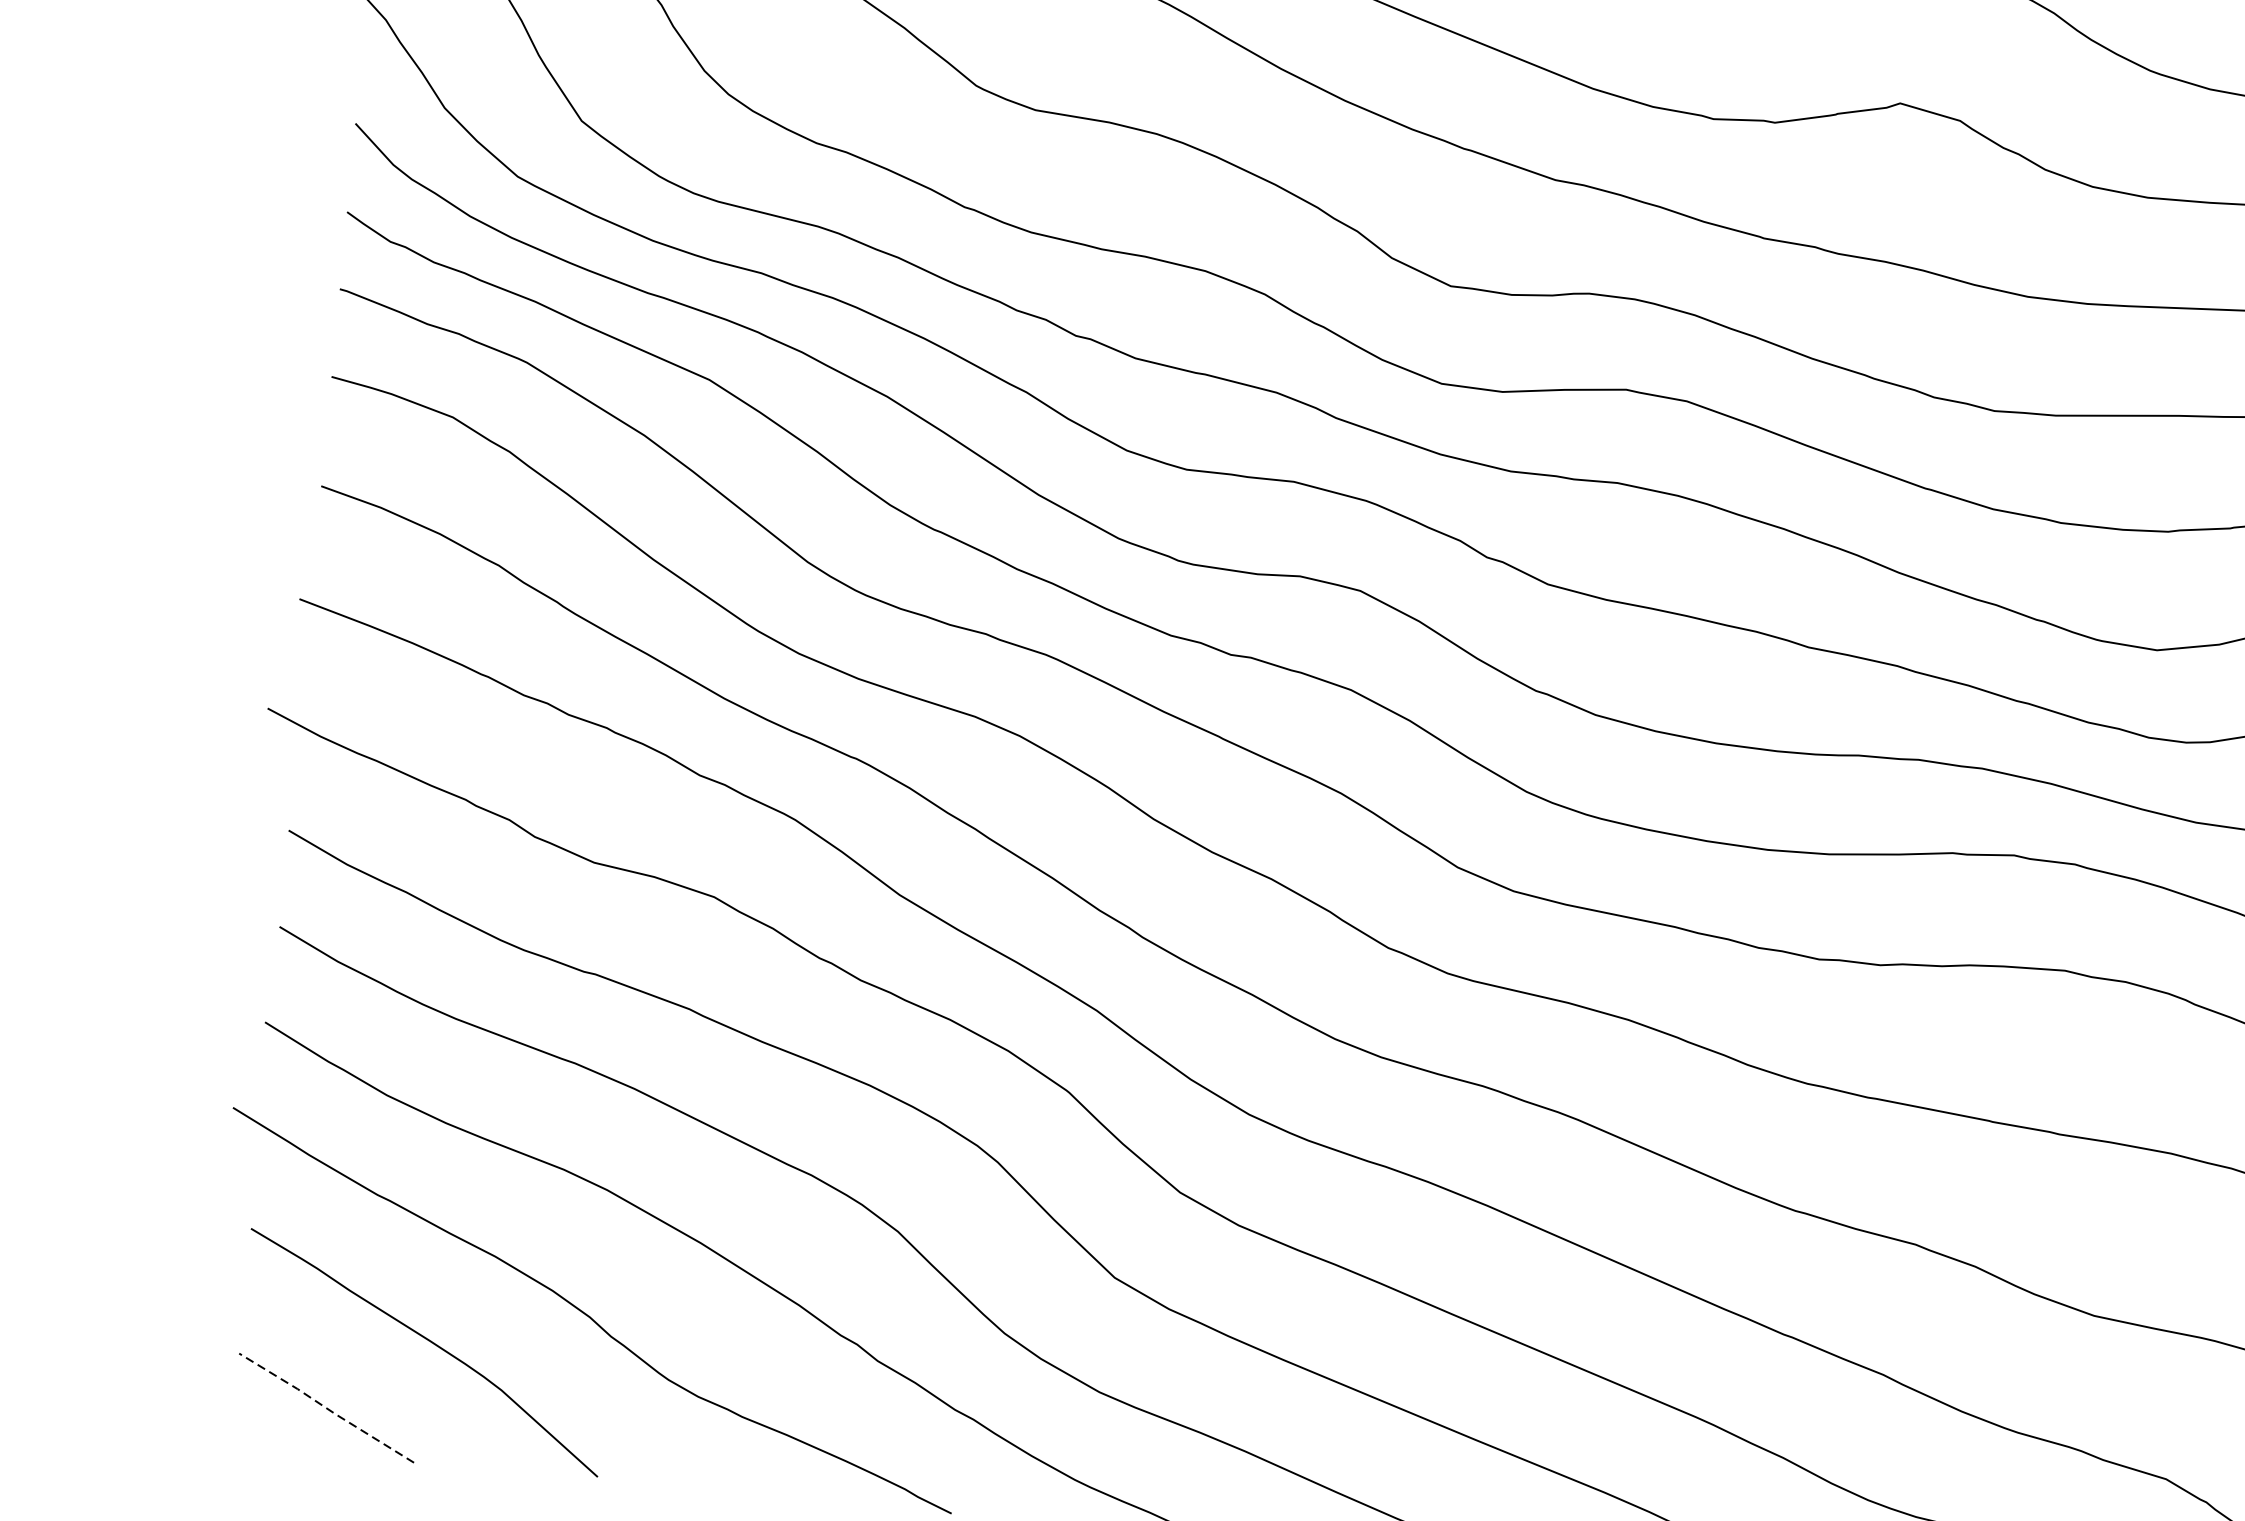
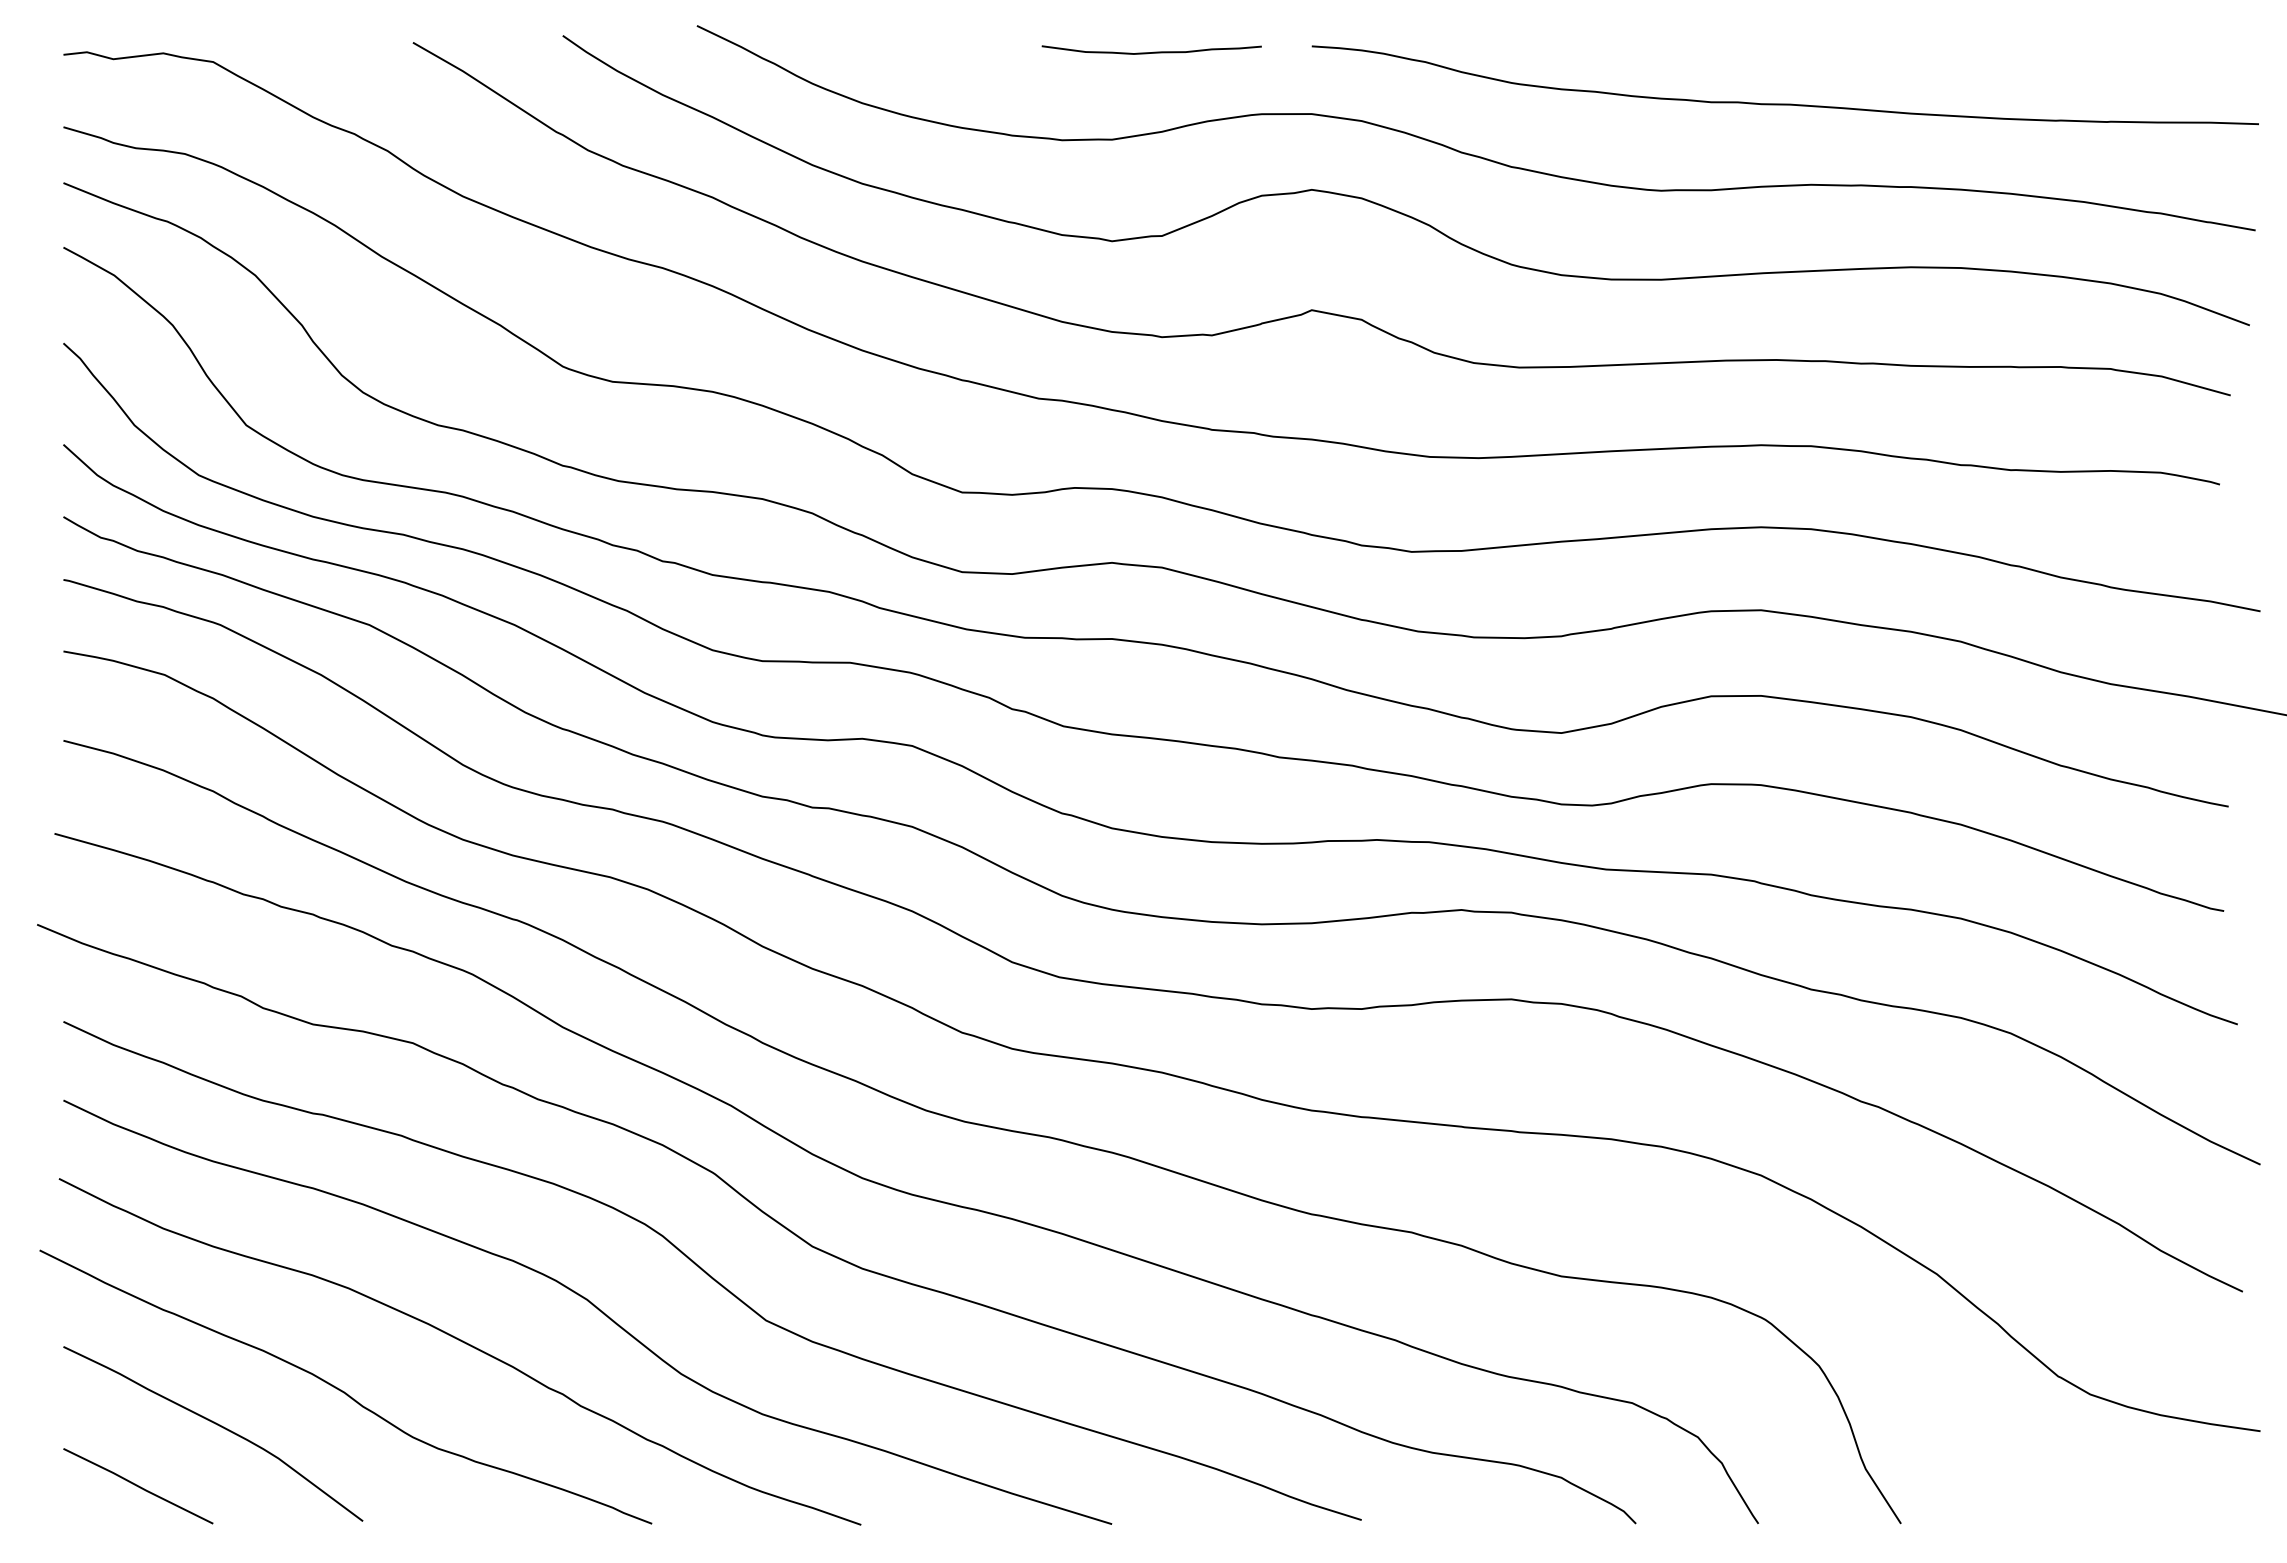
line: (325, 1408) -> (137, 1486), dashed -> solid

